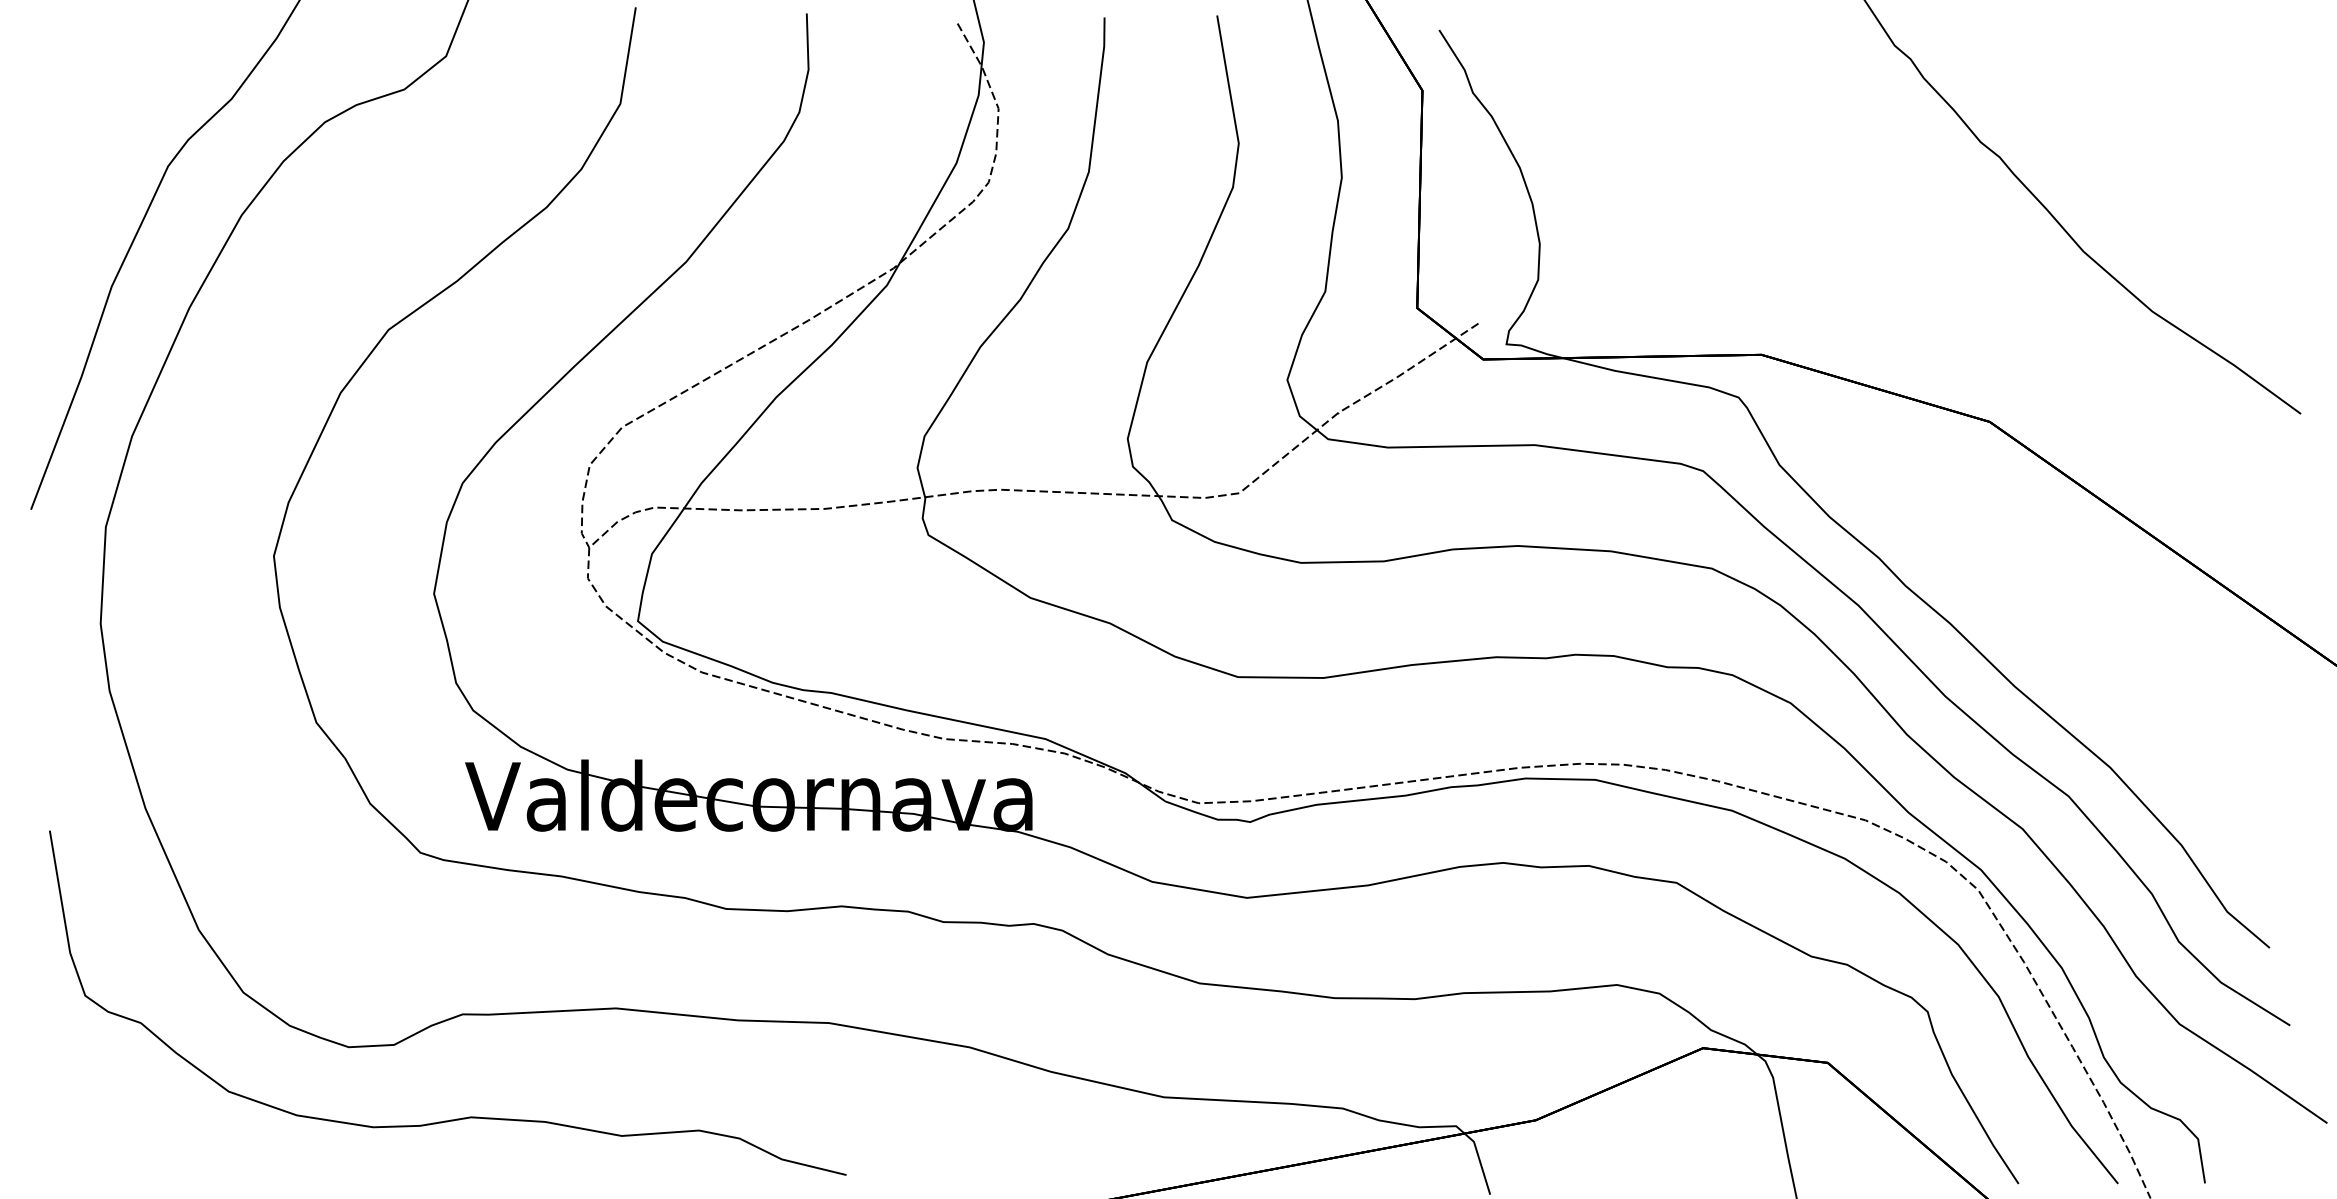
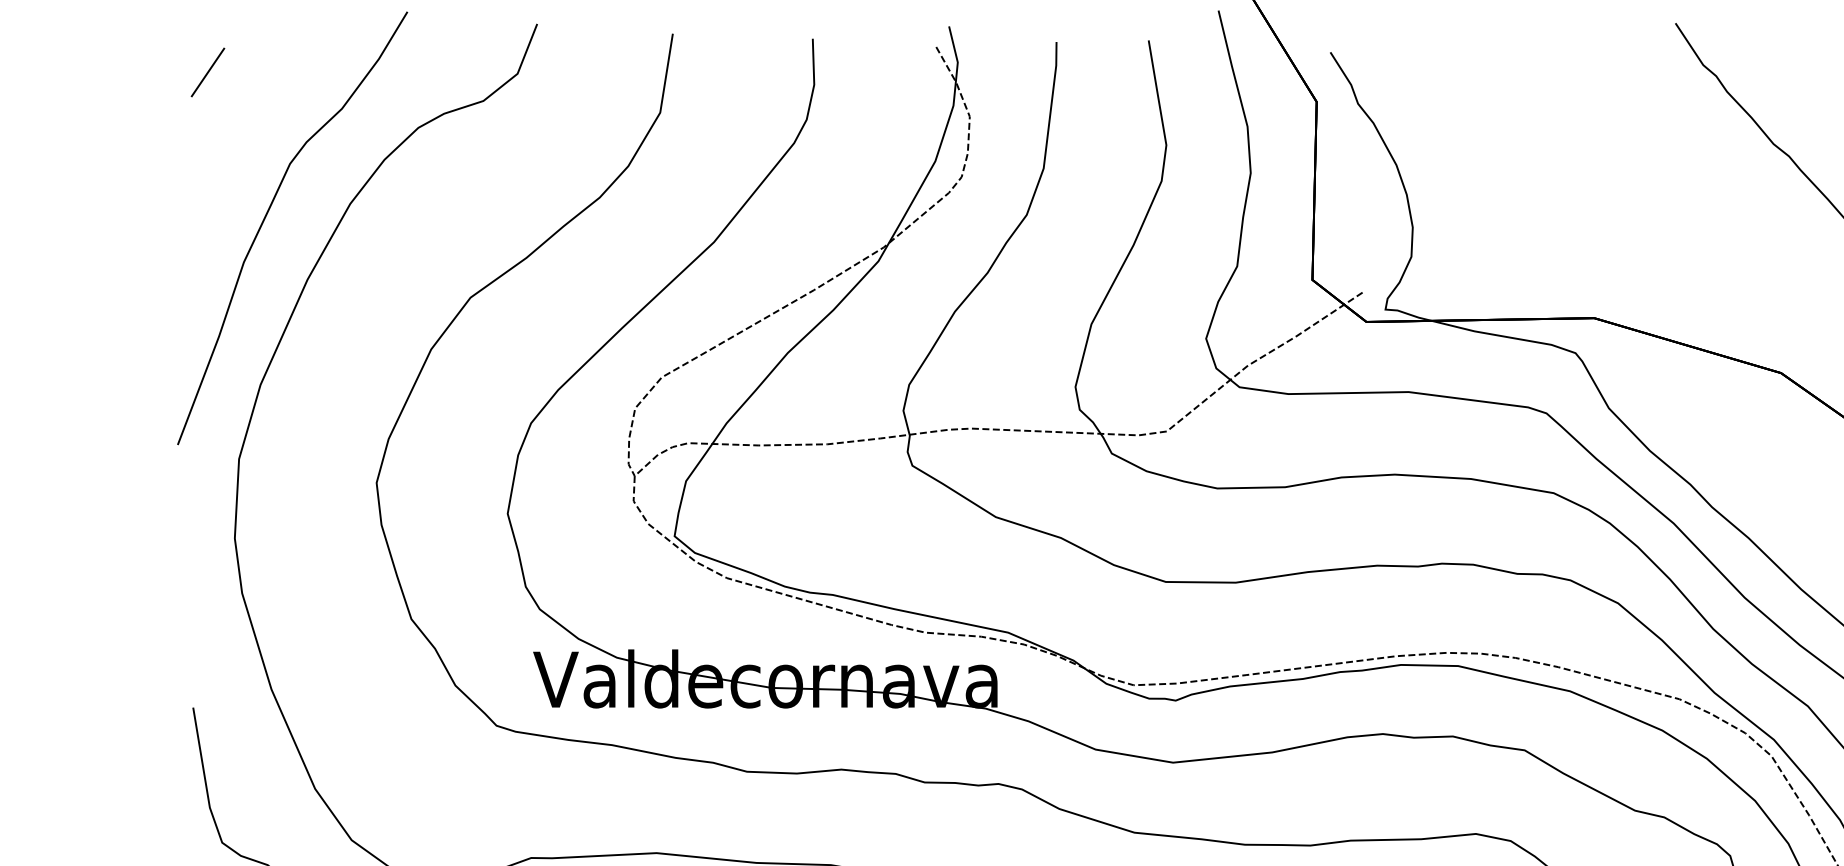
line: (67, 54) -> (207, 72), added

